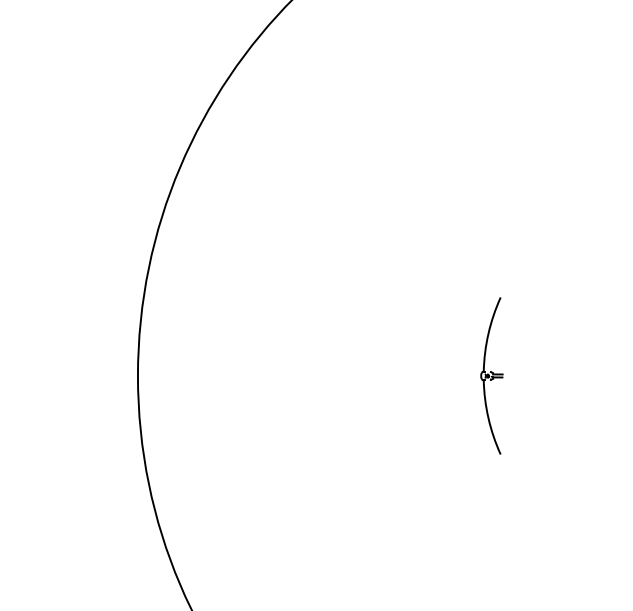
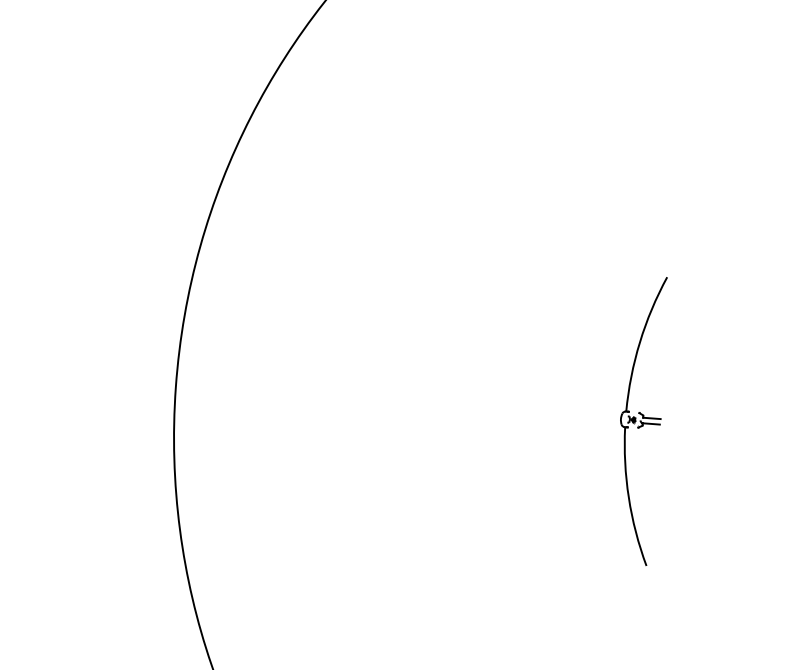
part: (491, 375) -> (640, 419), size x1.4

